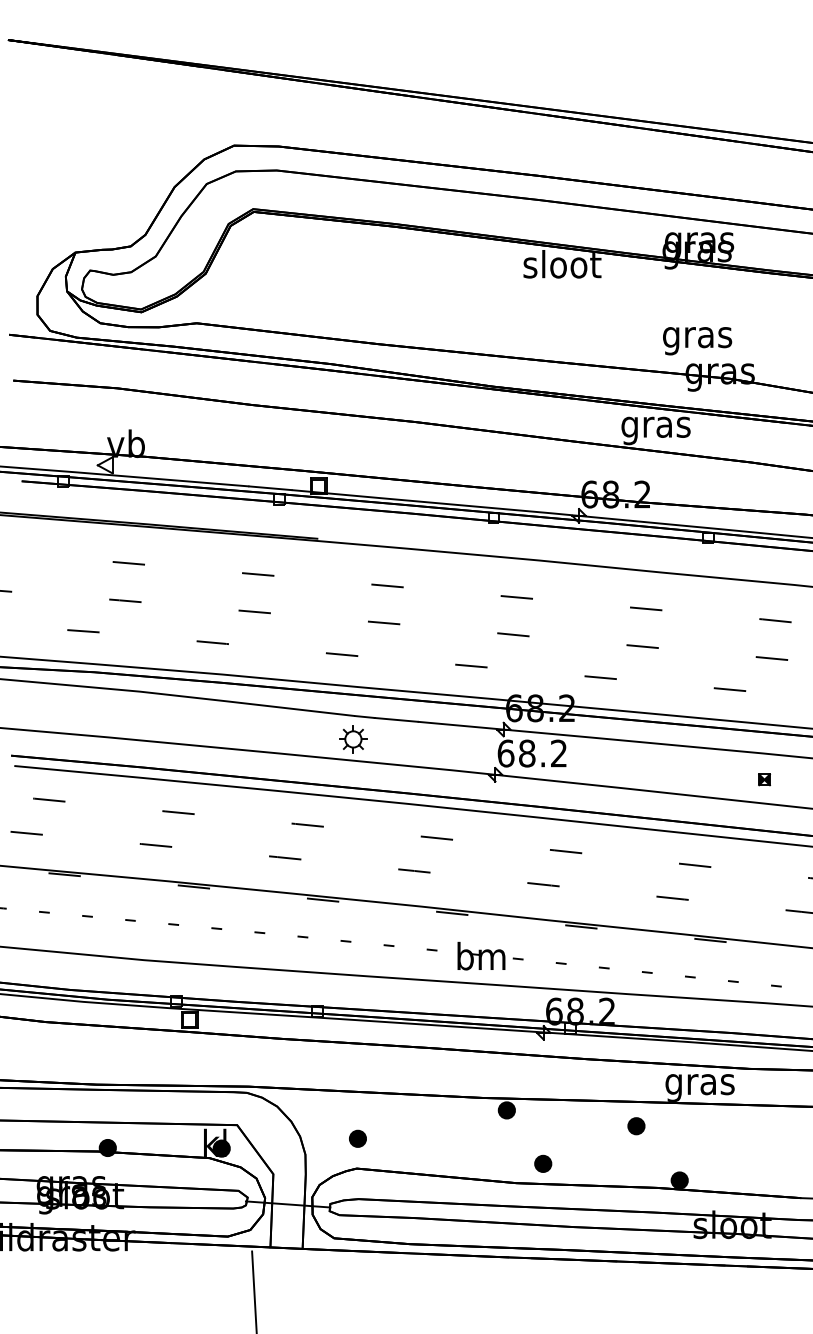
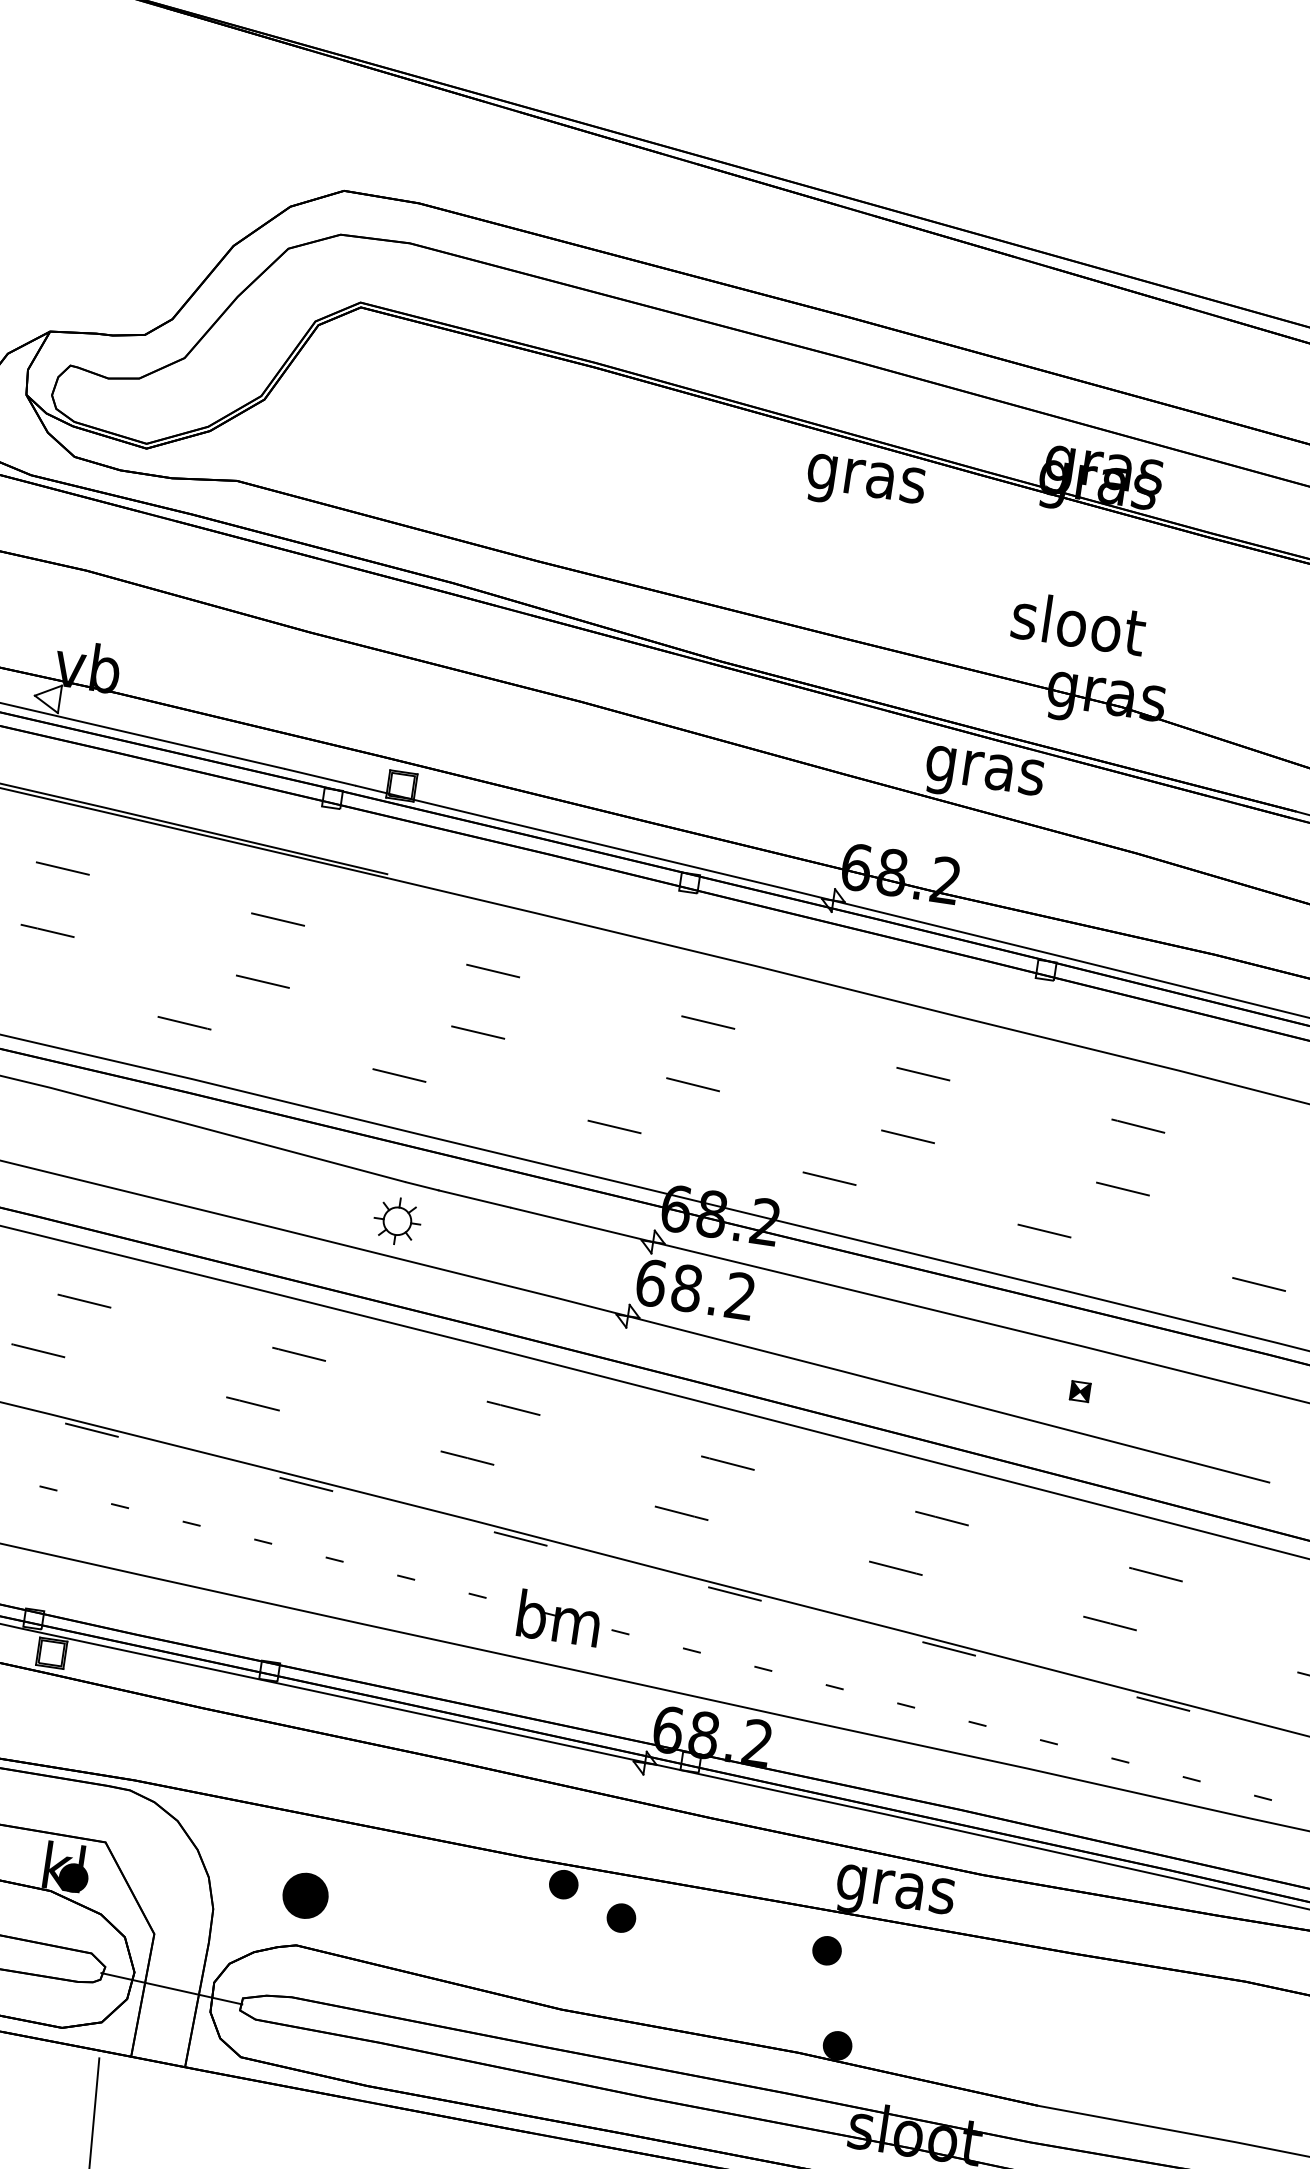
text: (562, 267) -> (867, 477), sloot -> gras
text: (697, 337) -> (1077, 629), gras -> sloot
part: (636, 1126) -> (827, 1951), moved
part: (357, 1138) -> (305, 1894), size x1.6
part: (543, 1163) -> (621, 1917), moved

